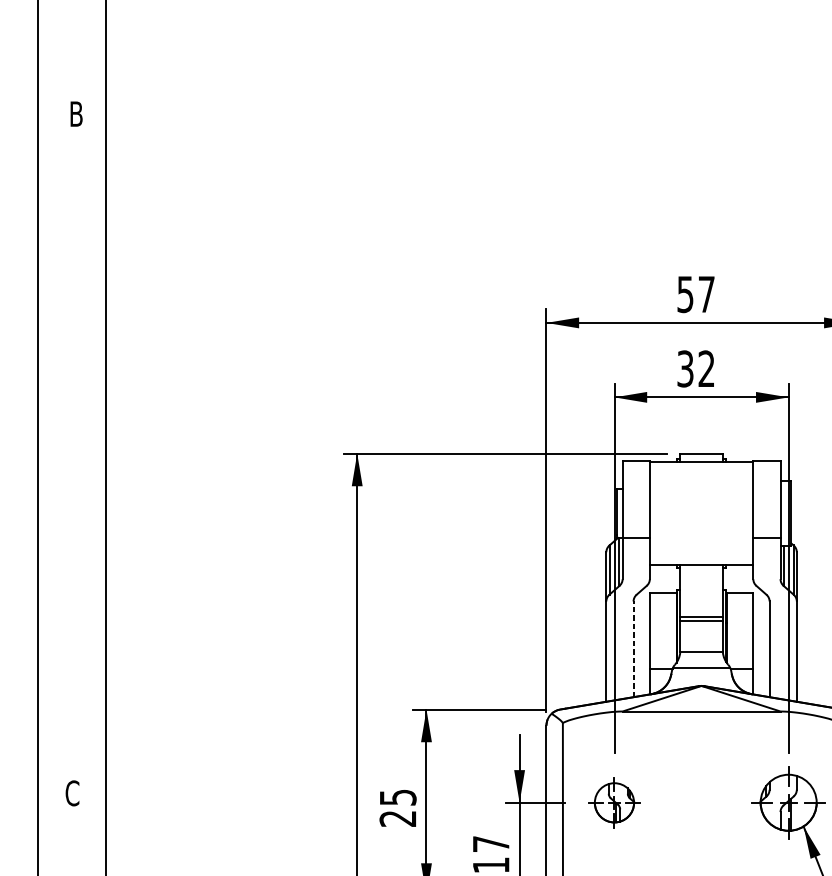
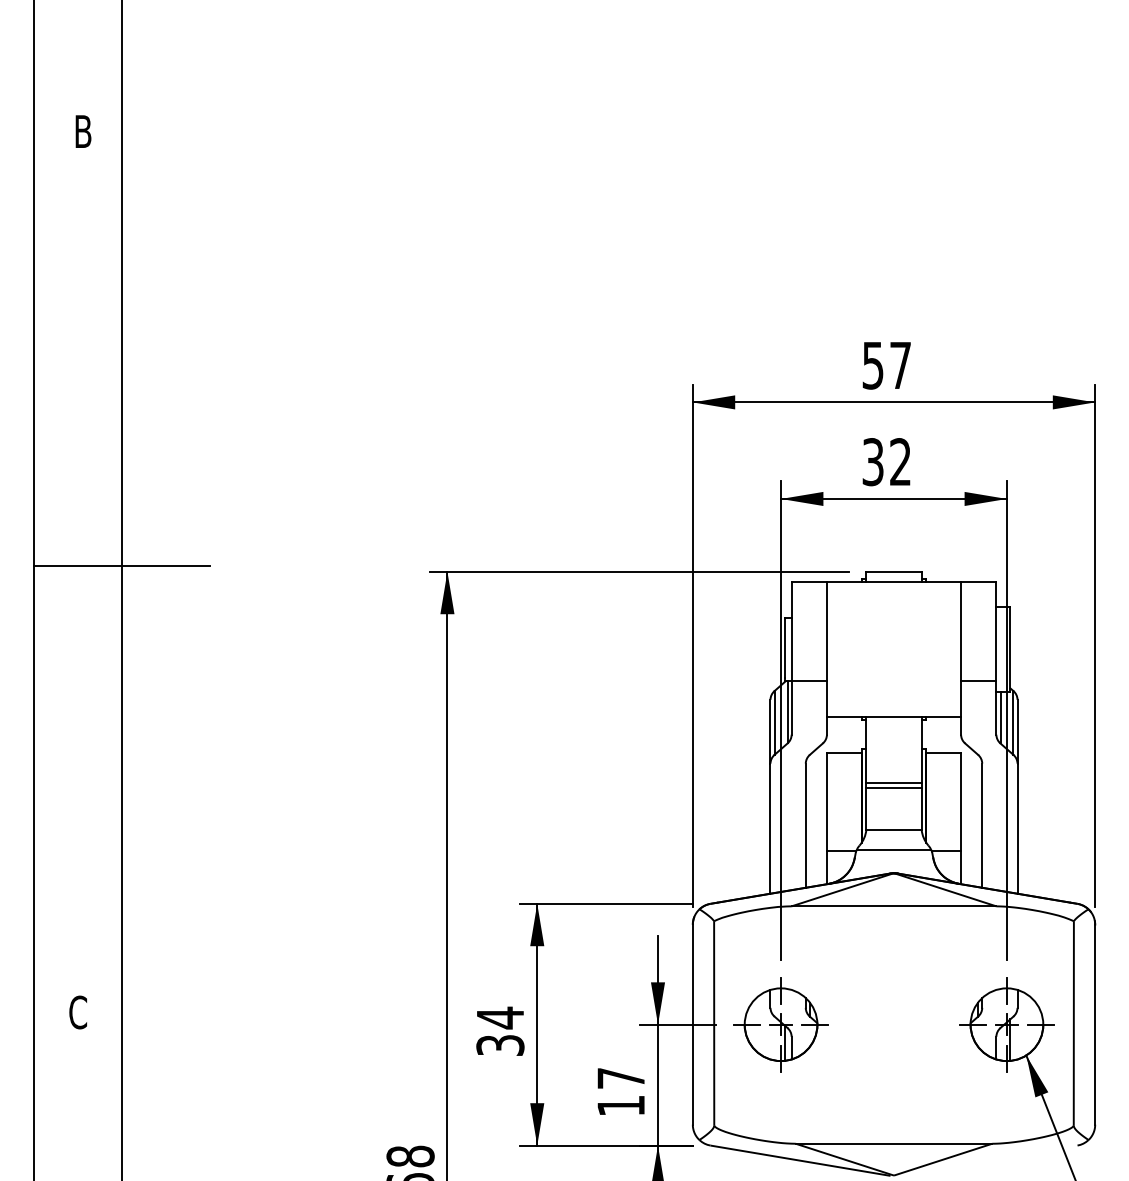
line: (105, 449) -> (121, 566), added
line: (633, 649) -> (805, 825), dashed -> solid
part: (614, 802) -> (780, 1024), size x1.43
text: (398, 807) -> (500, 1030), 25 -> 34

